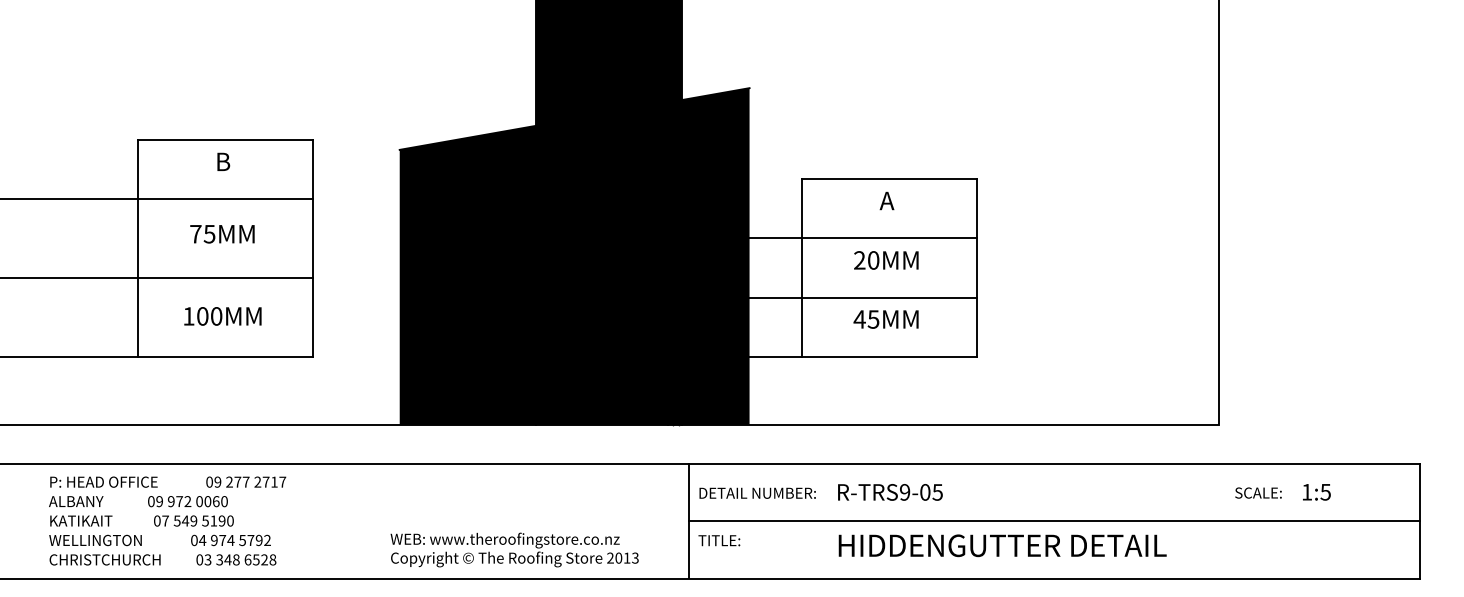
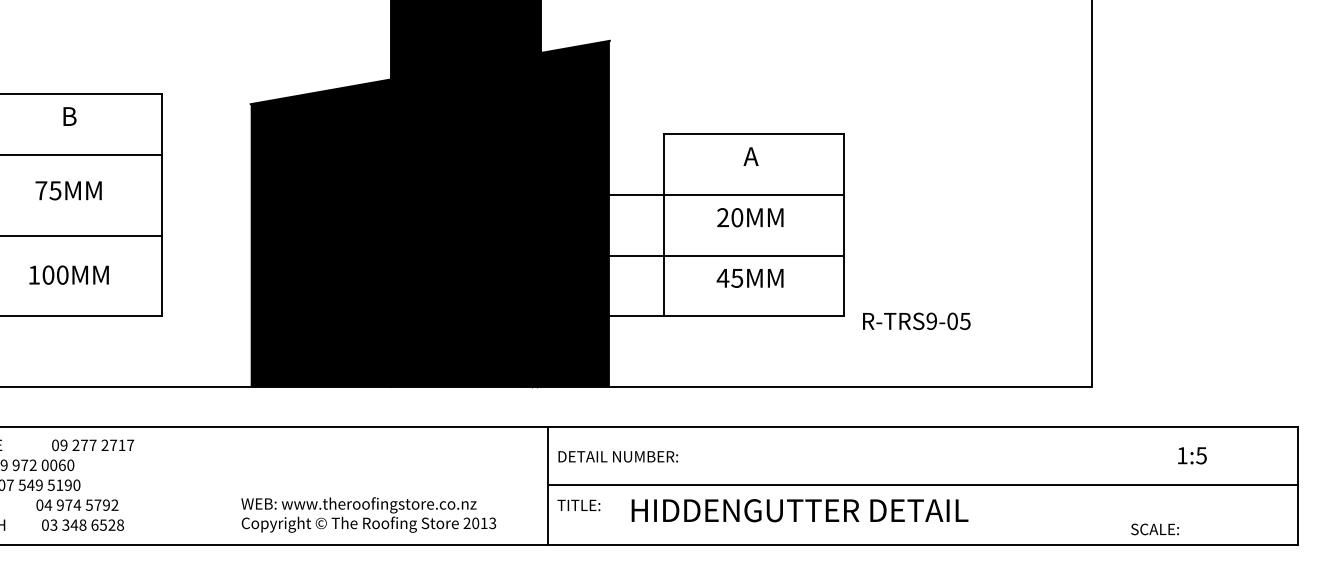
text: (890, 492) -> (916, 321), moved
text: (1258, 492) -> (1155, 528), moved
text: (1002, 545) -> (799, 510), moved

